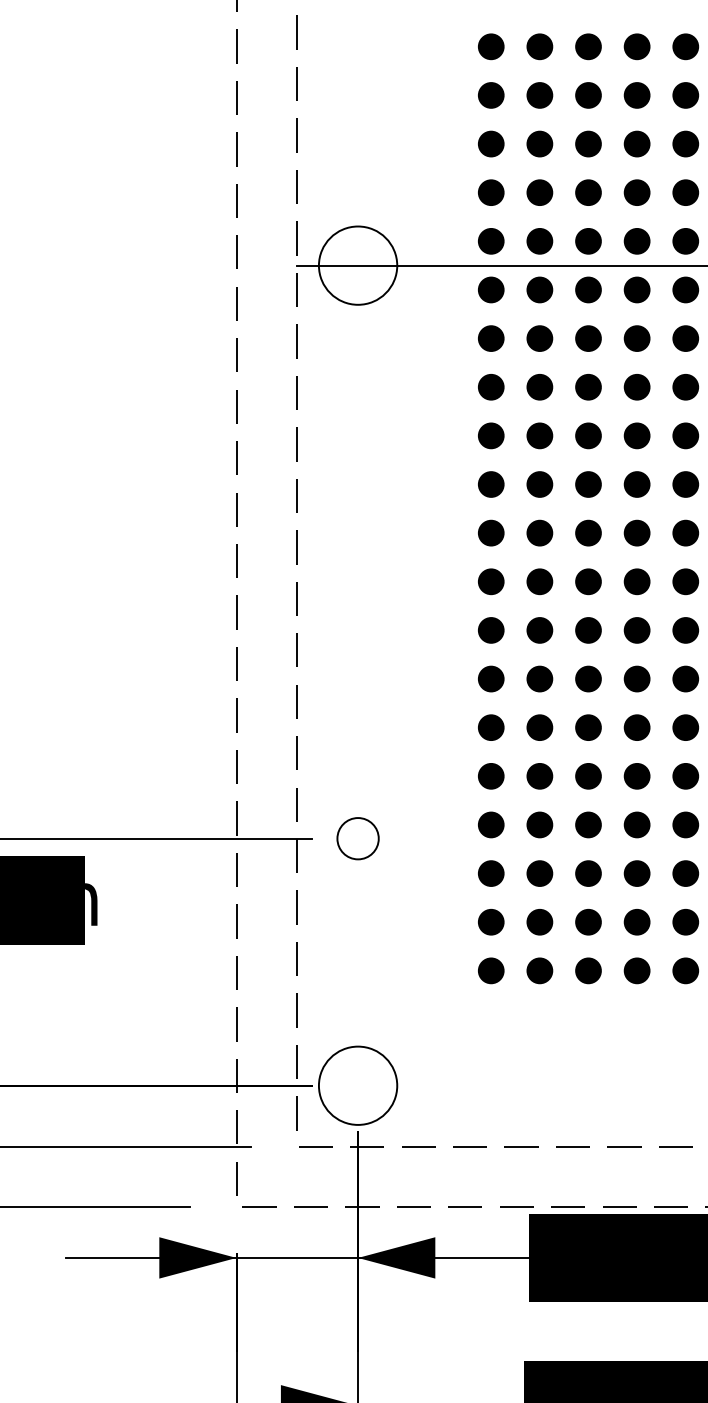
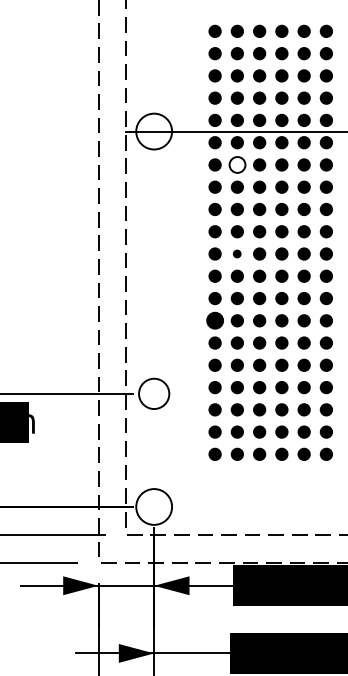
part: (537, 337) -> (236, 164), size x1.4
part: (537, 532) -> (236, 253), size x0.6
part: (489, 678) -> (214, 320), size x1.4
circle: (356, 837) -> (153, 393), size x1.6

